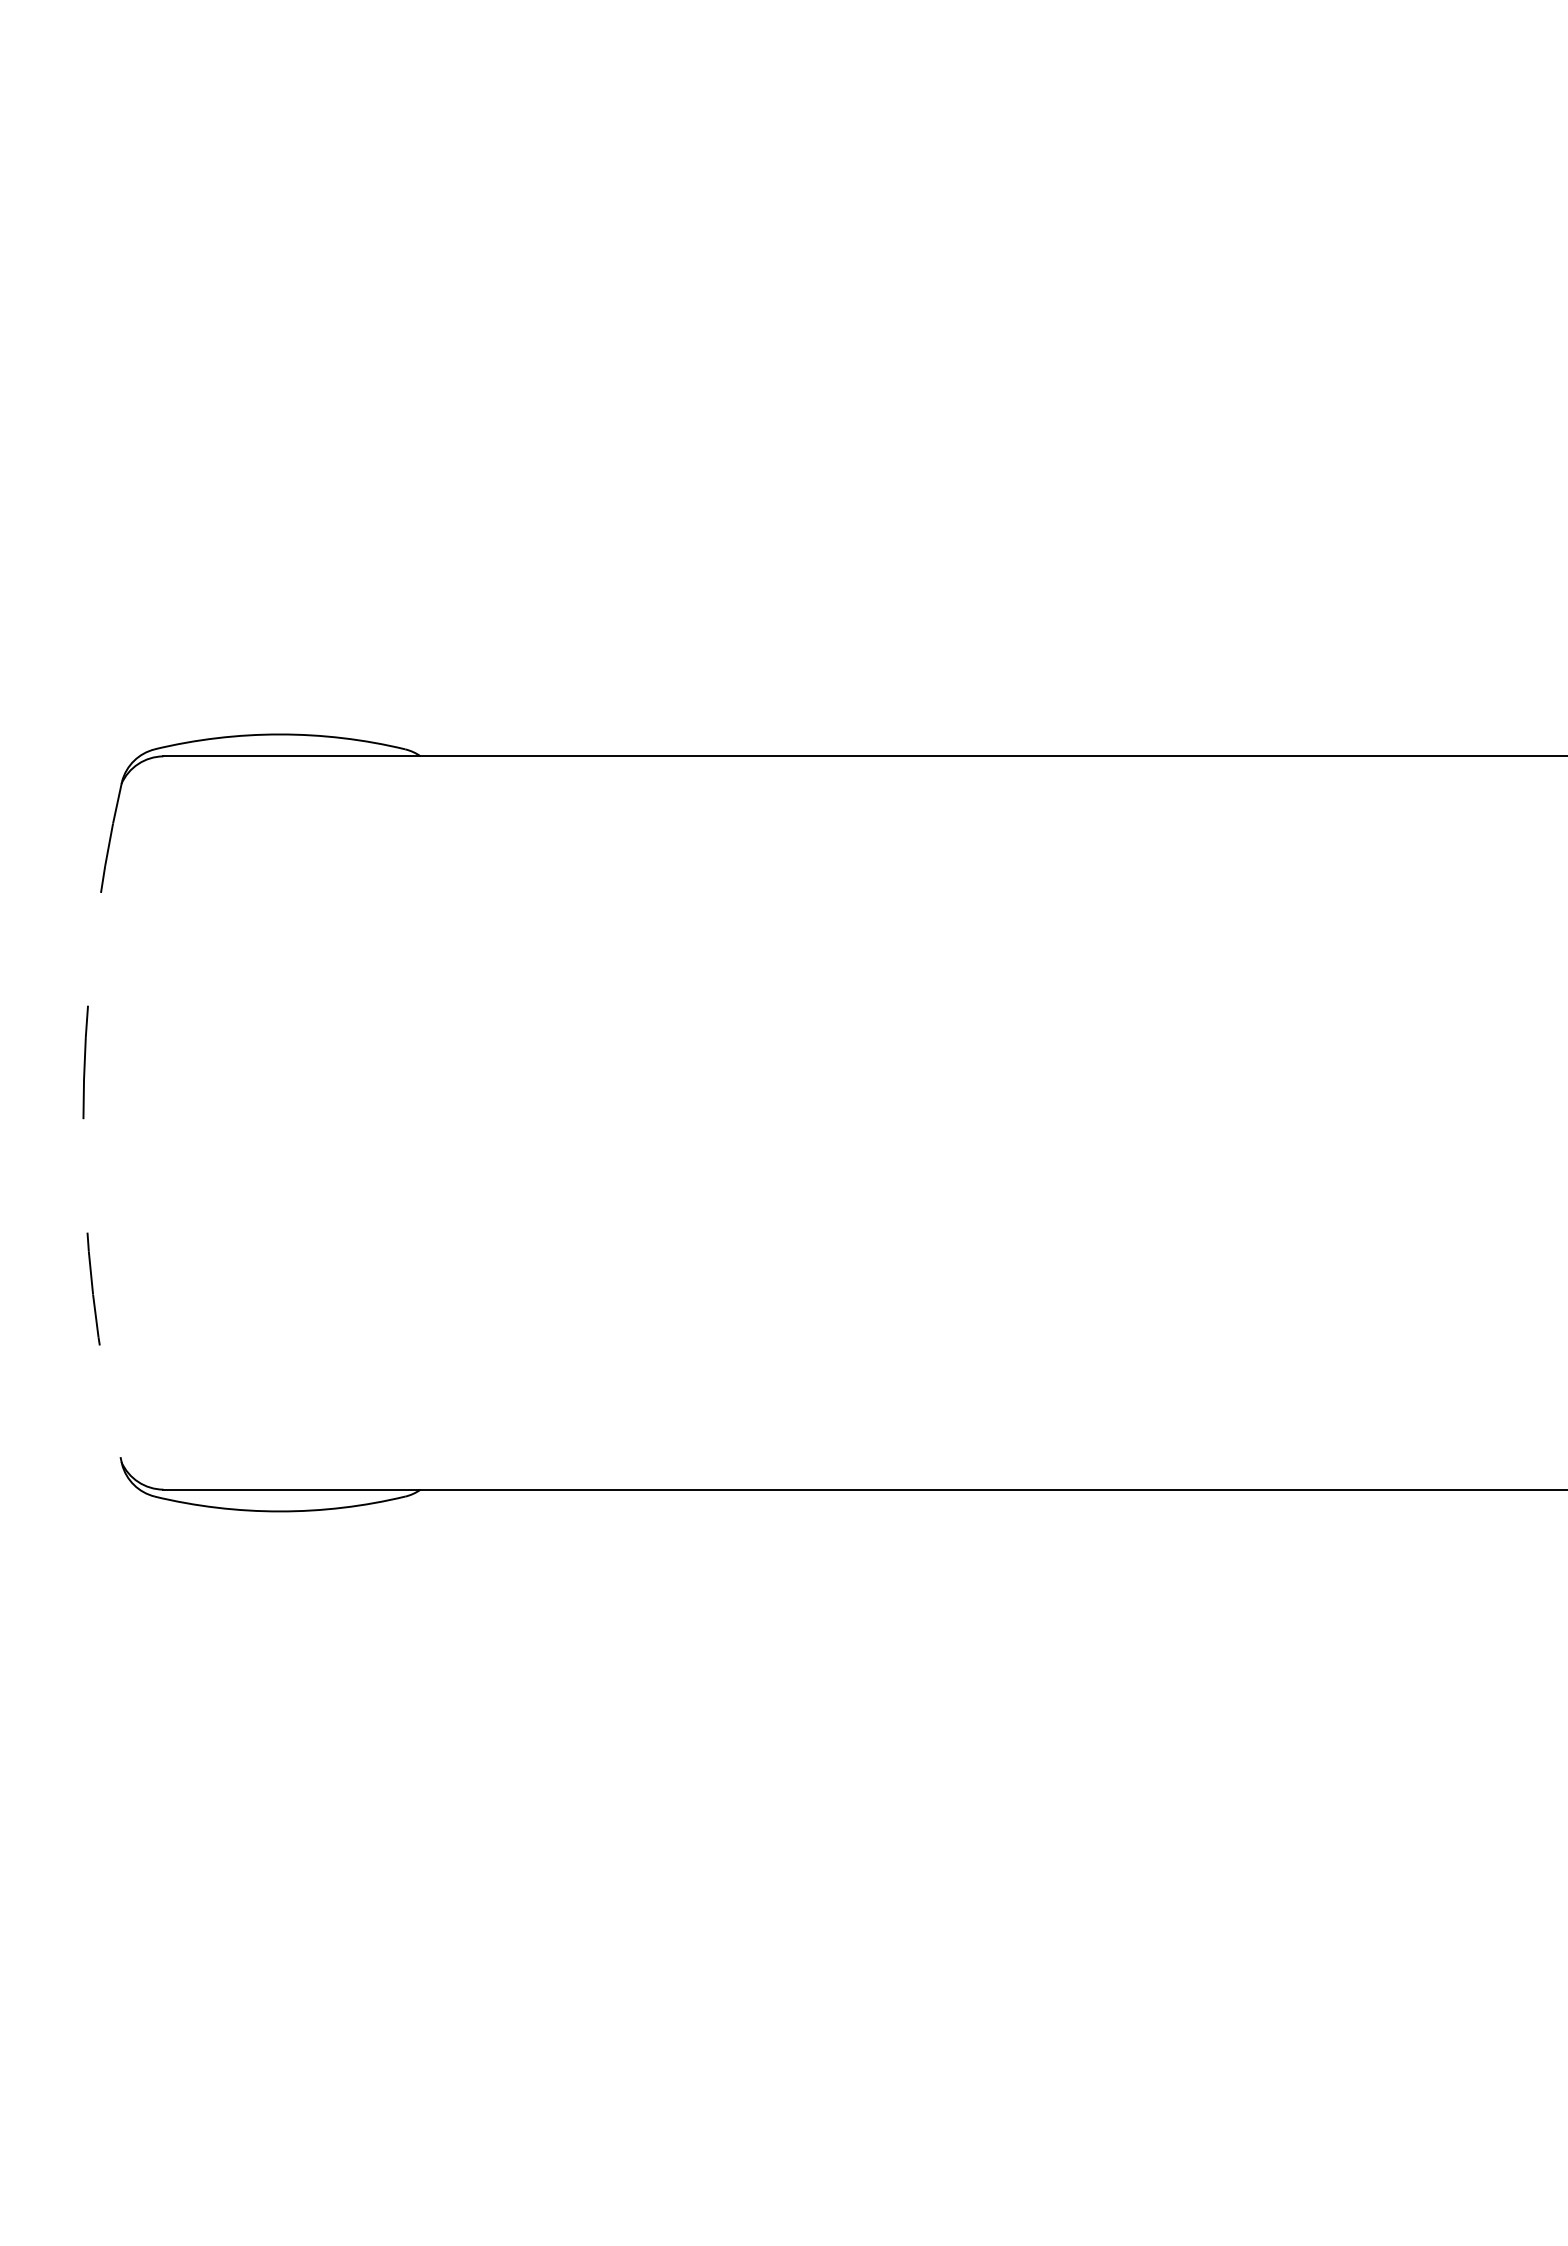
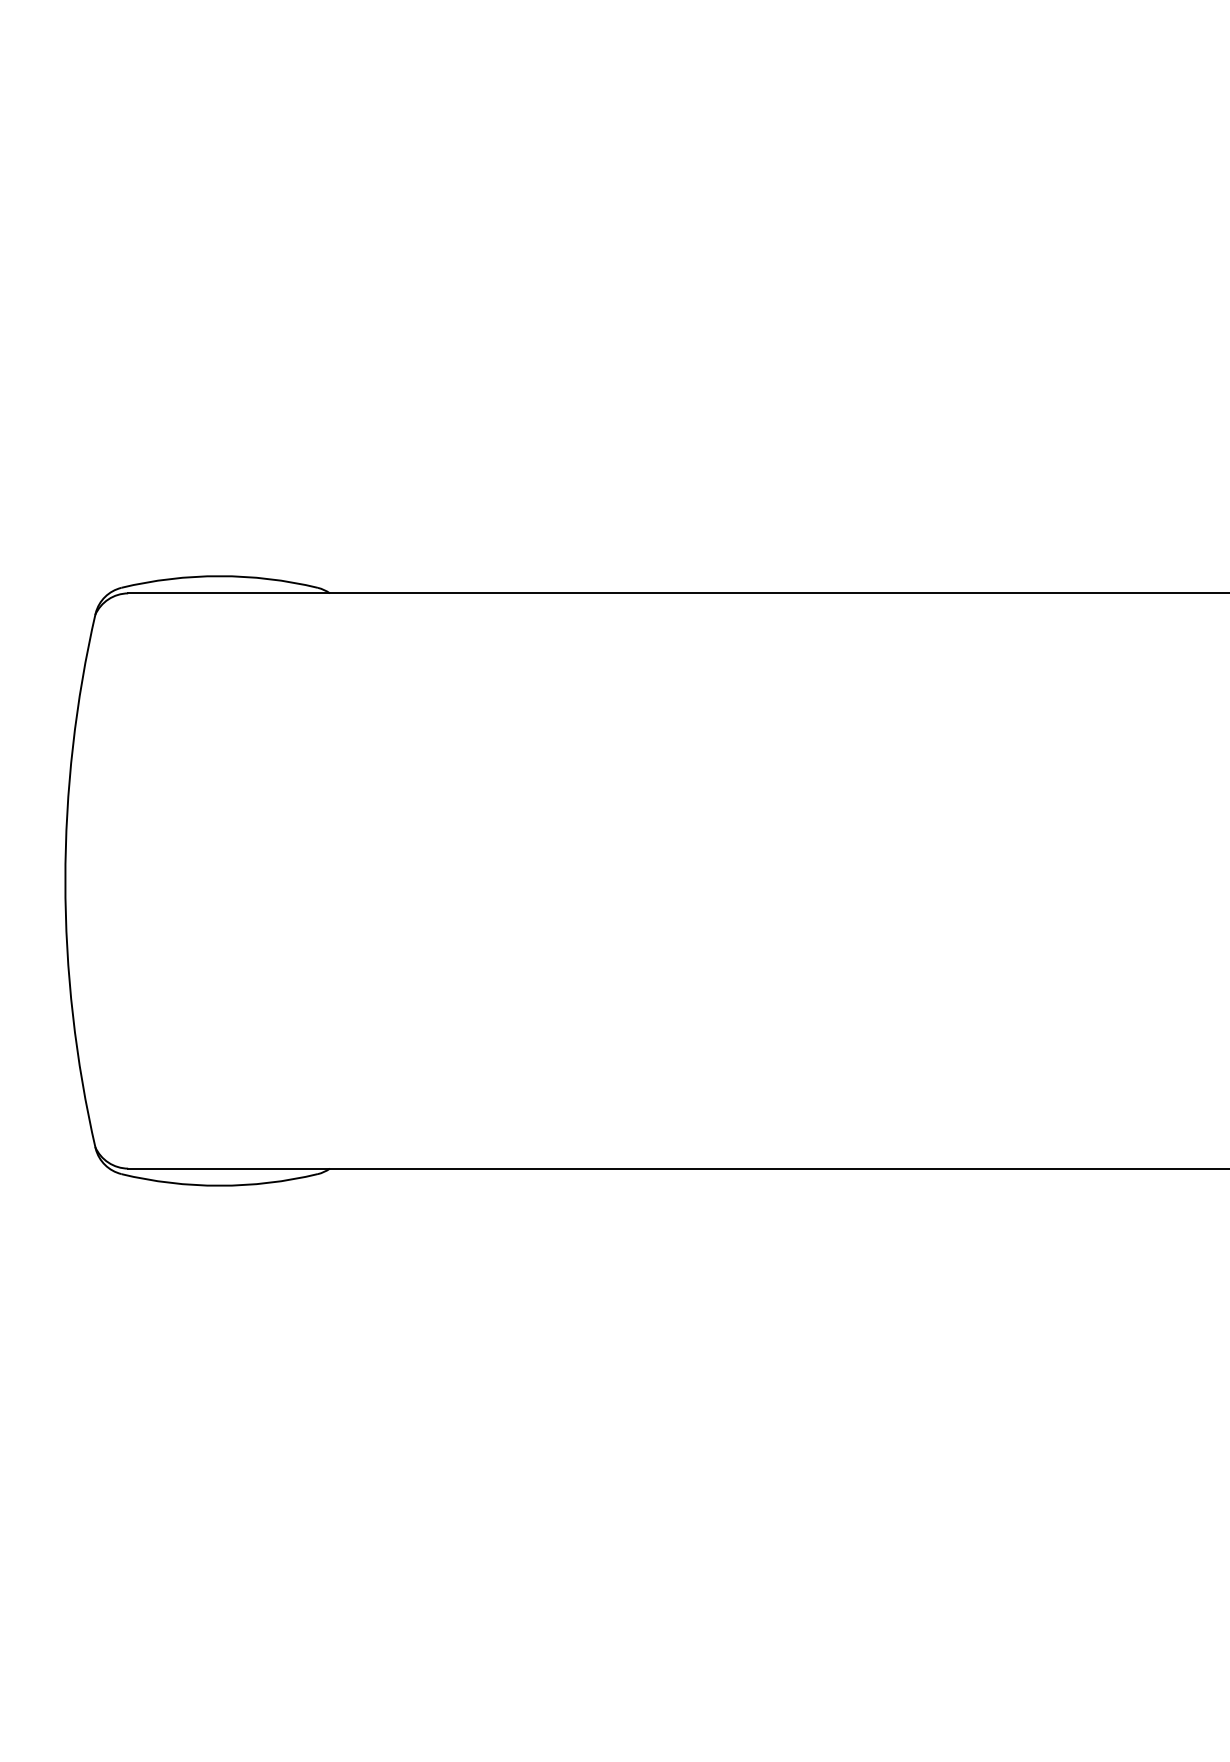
arc: (83, 1122) -> (65, 880), dashed -> solid

